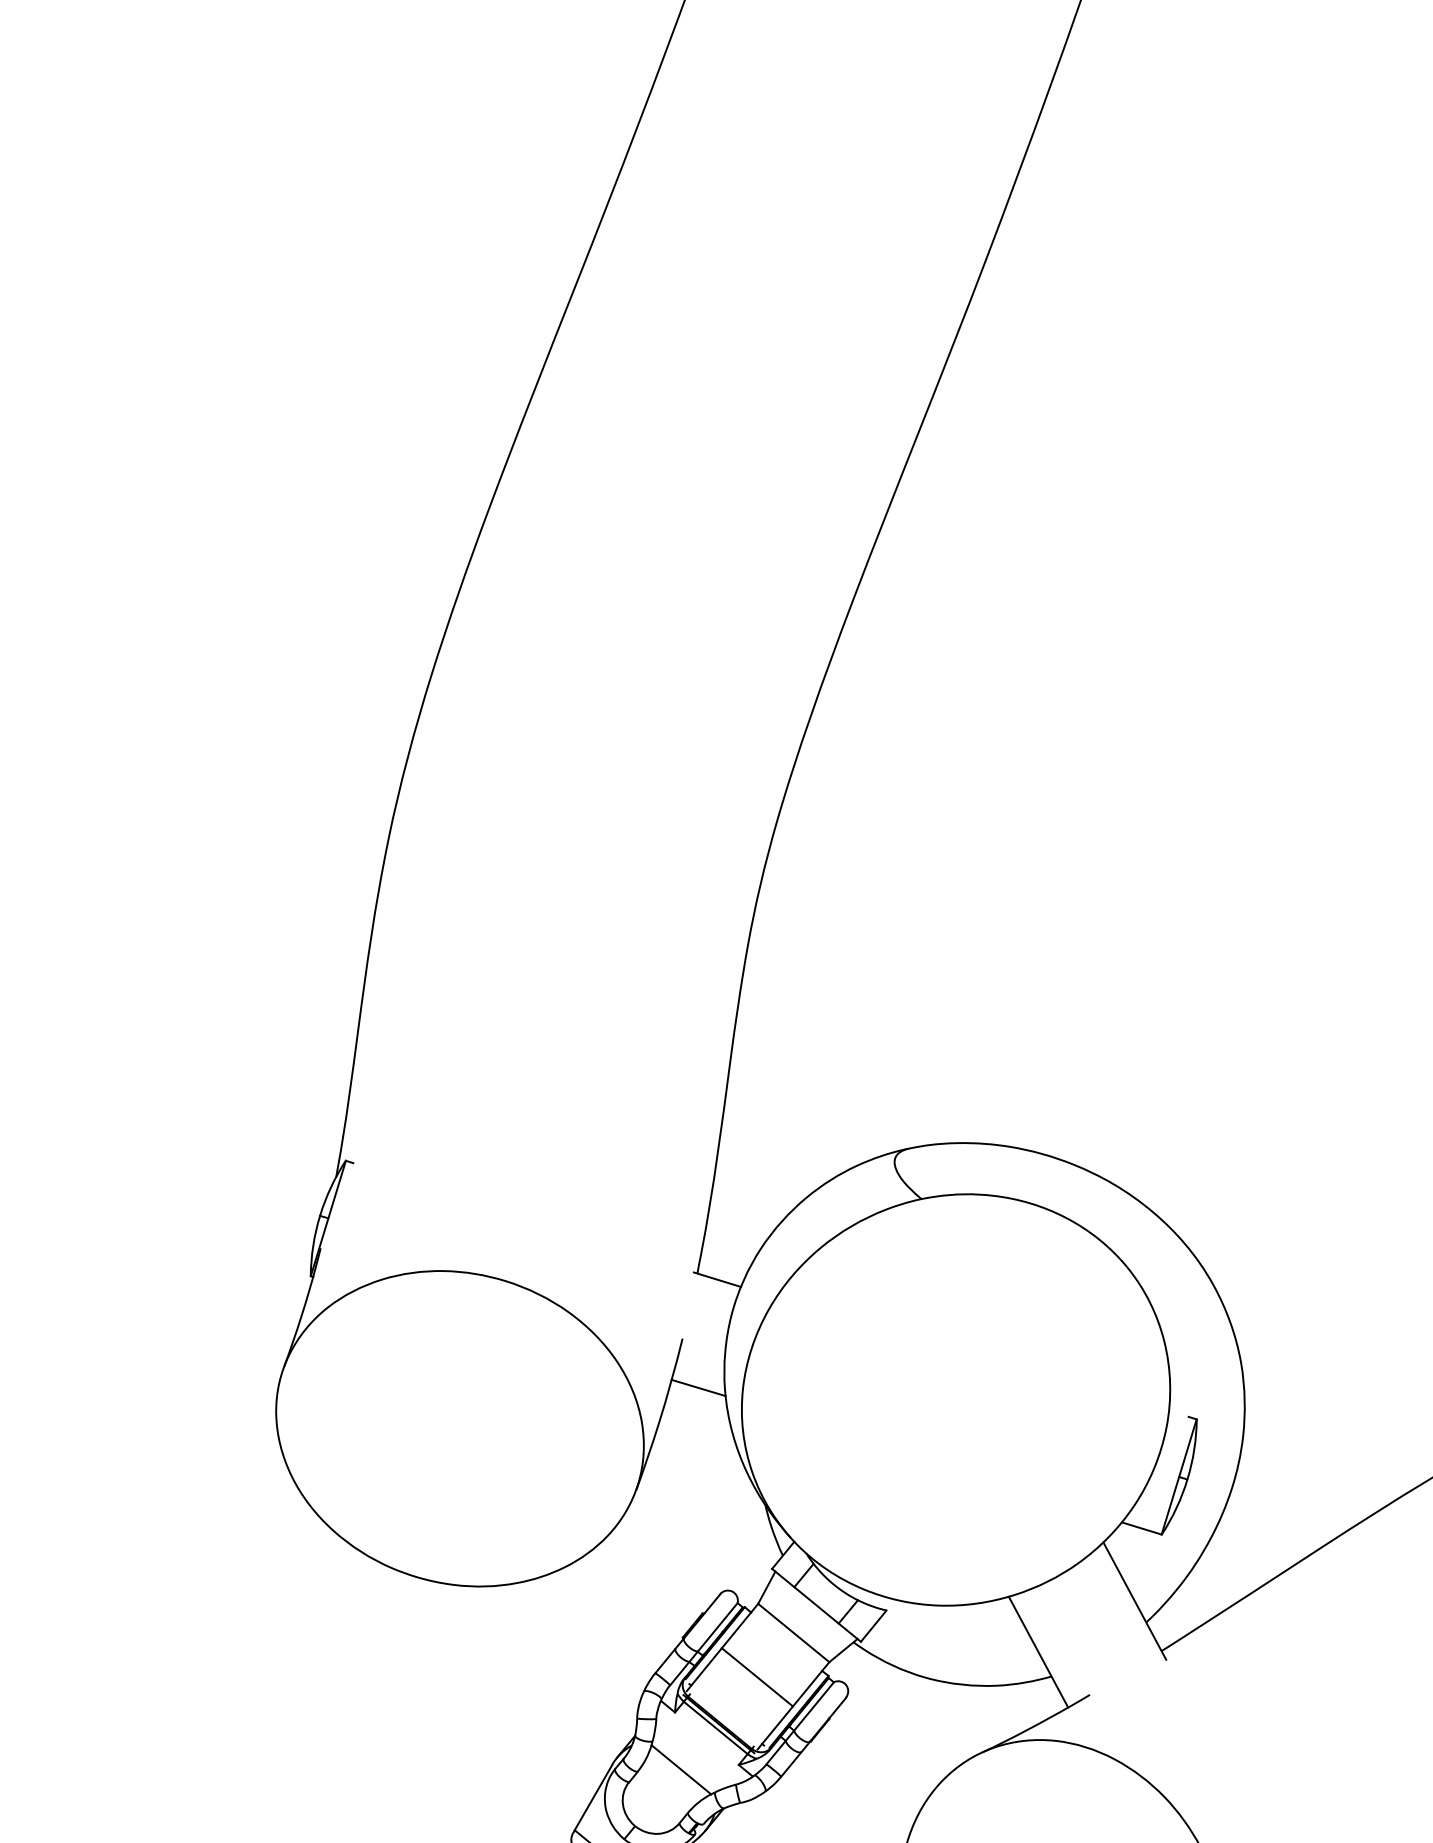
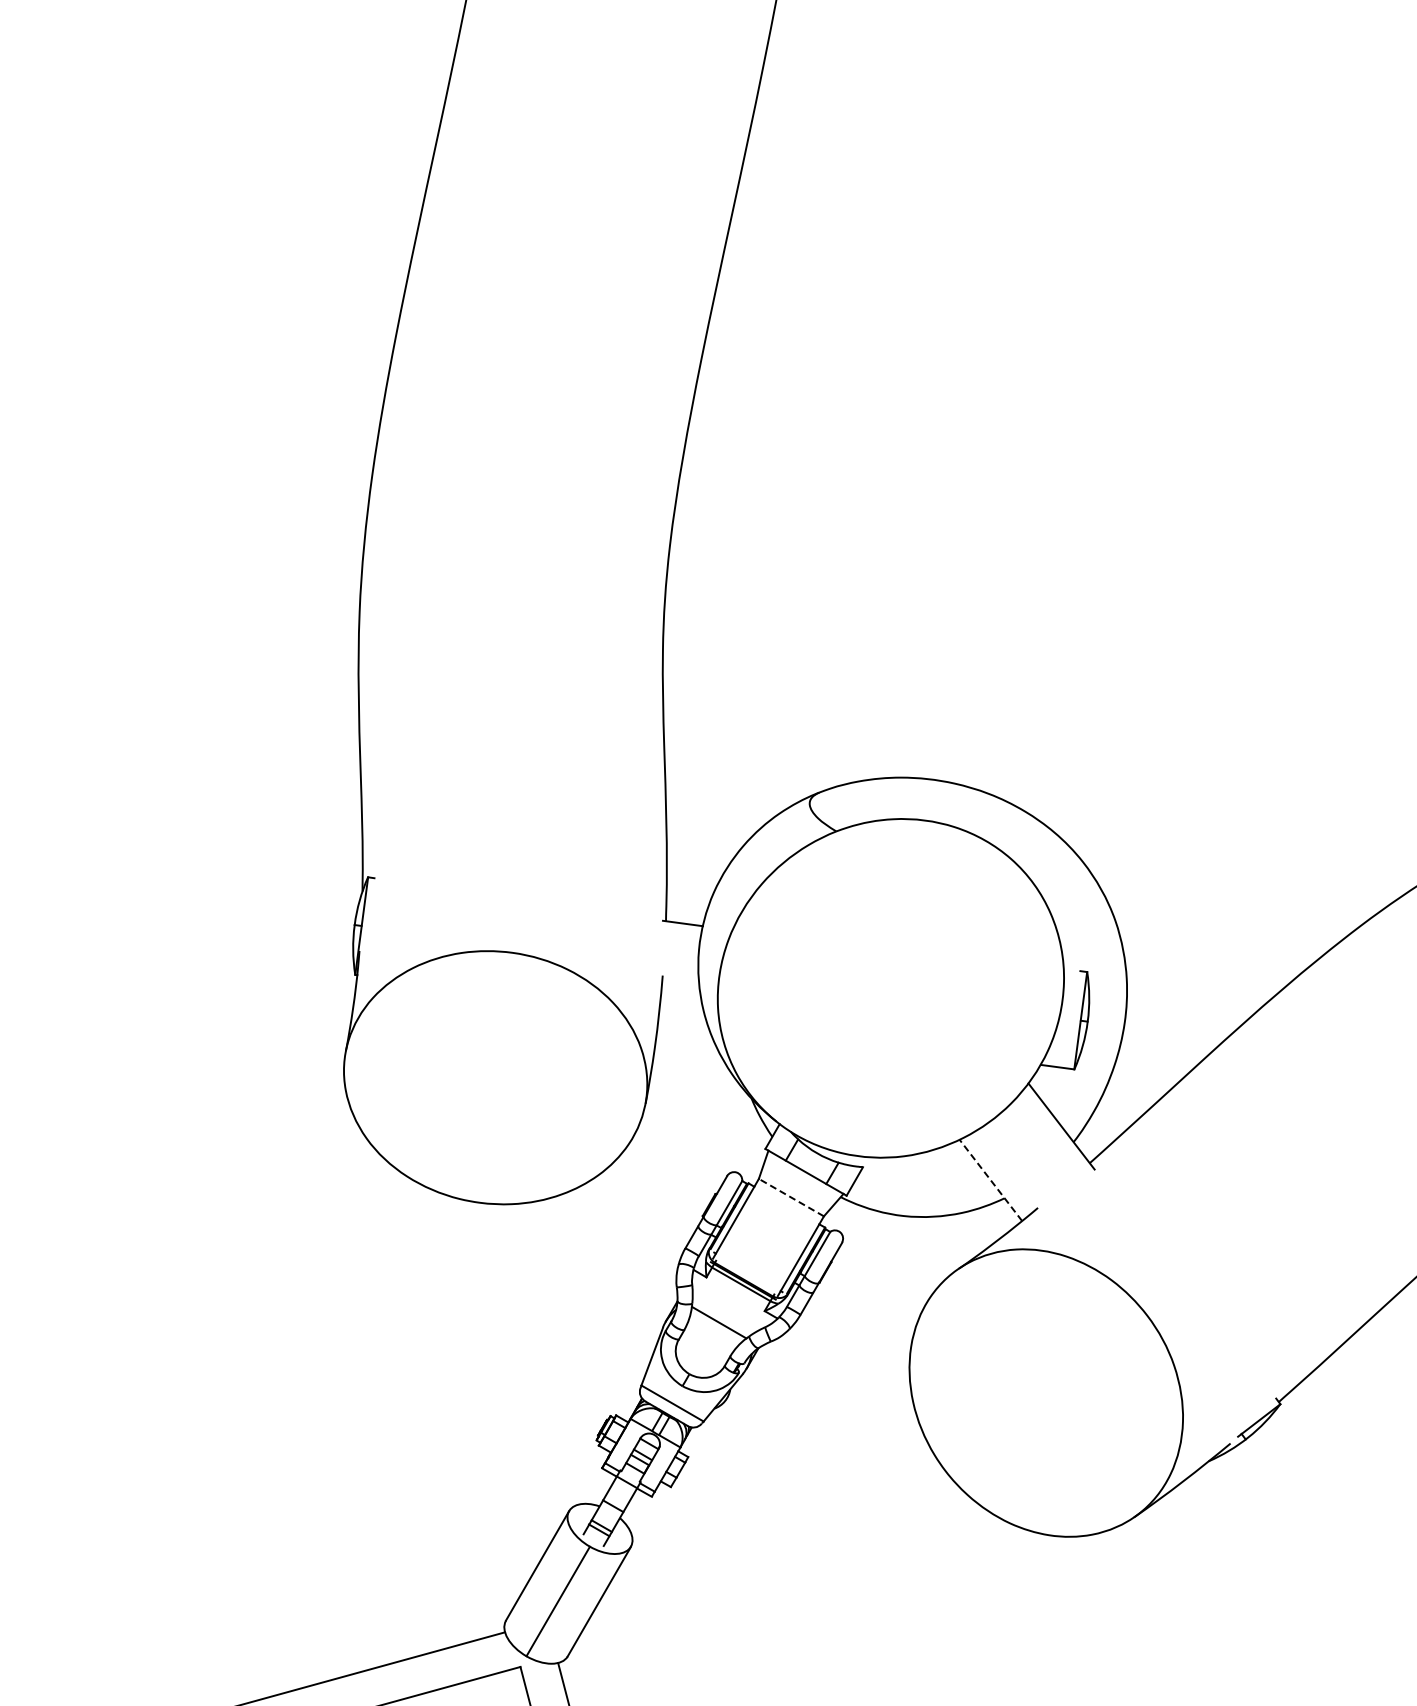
line: (698, 1388) -> (682, 1013), removed
line: (793, 1632) -> (791, 1197), solid -> dashed
line: (1038, 1652) -> (990, 1180), solid -> dashed
line: (756, 1676) -> (767, 1237), removed

